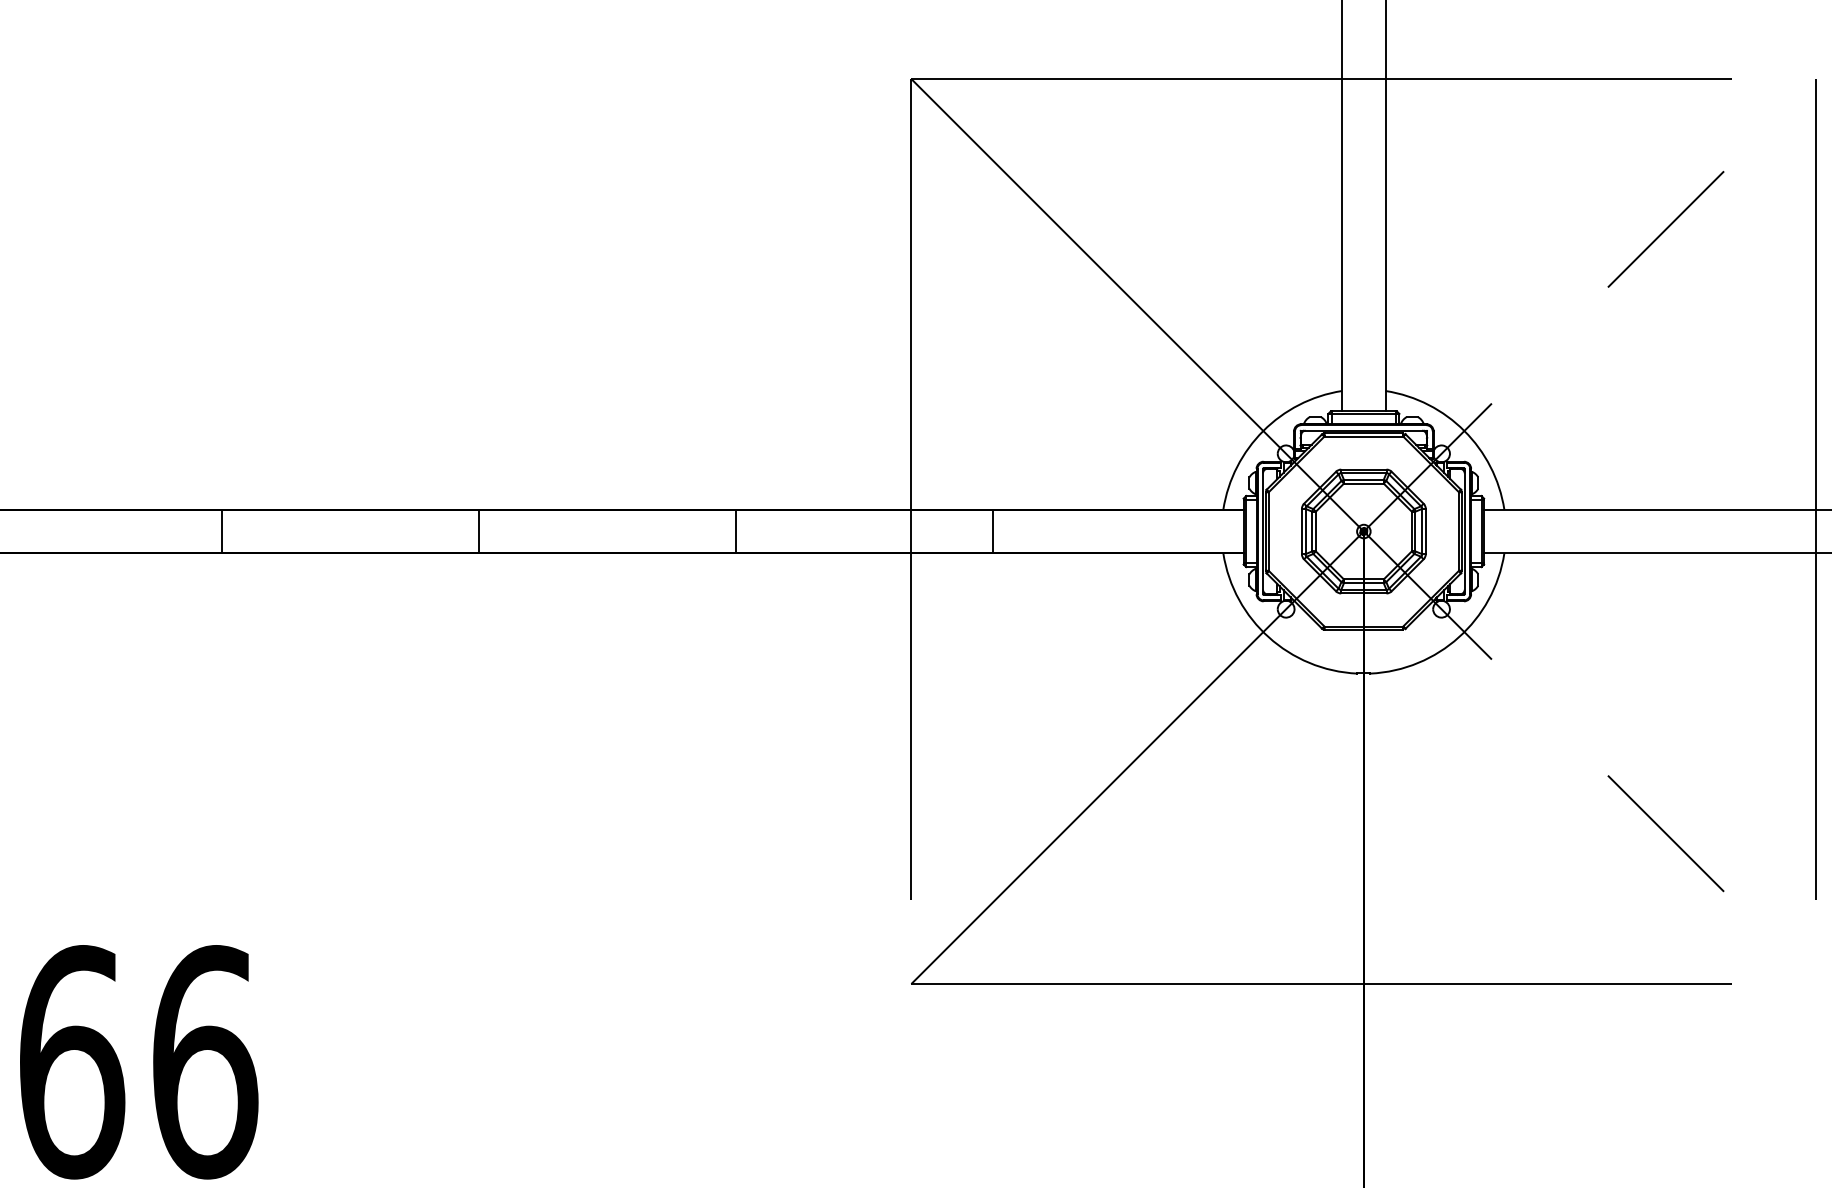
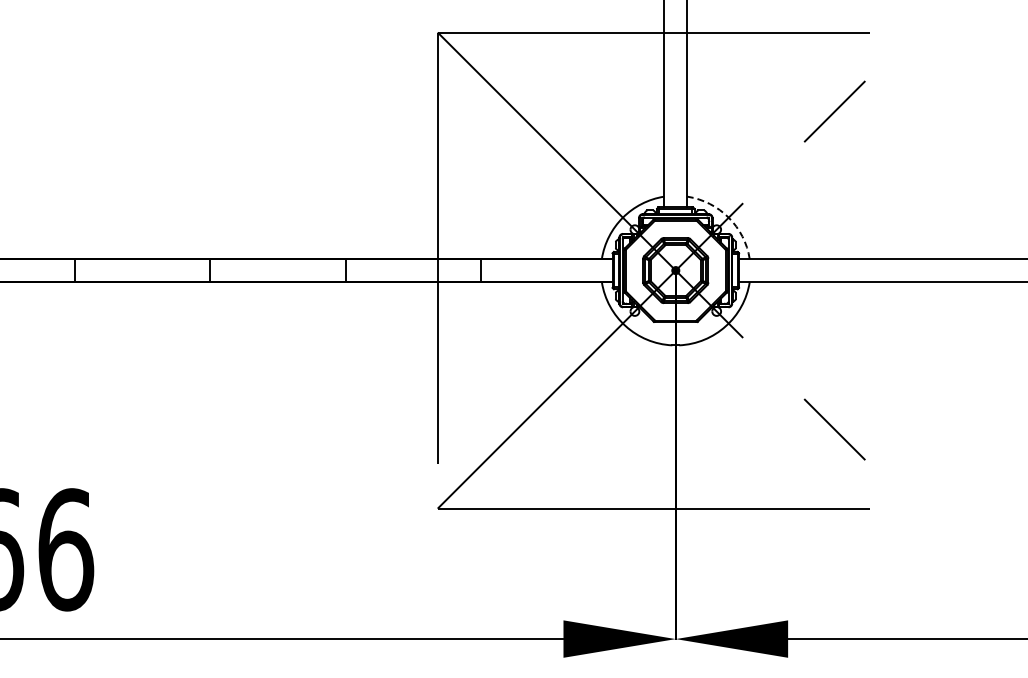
arc: (1463, 430) -> (728, 217), solid -> dashed
line: (1815, 531) -> (913, 270), removed

